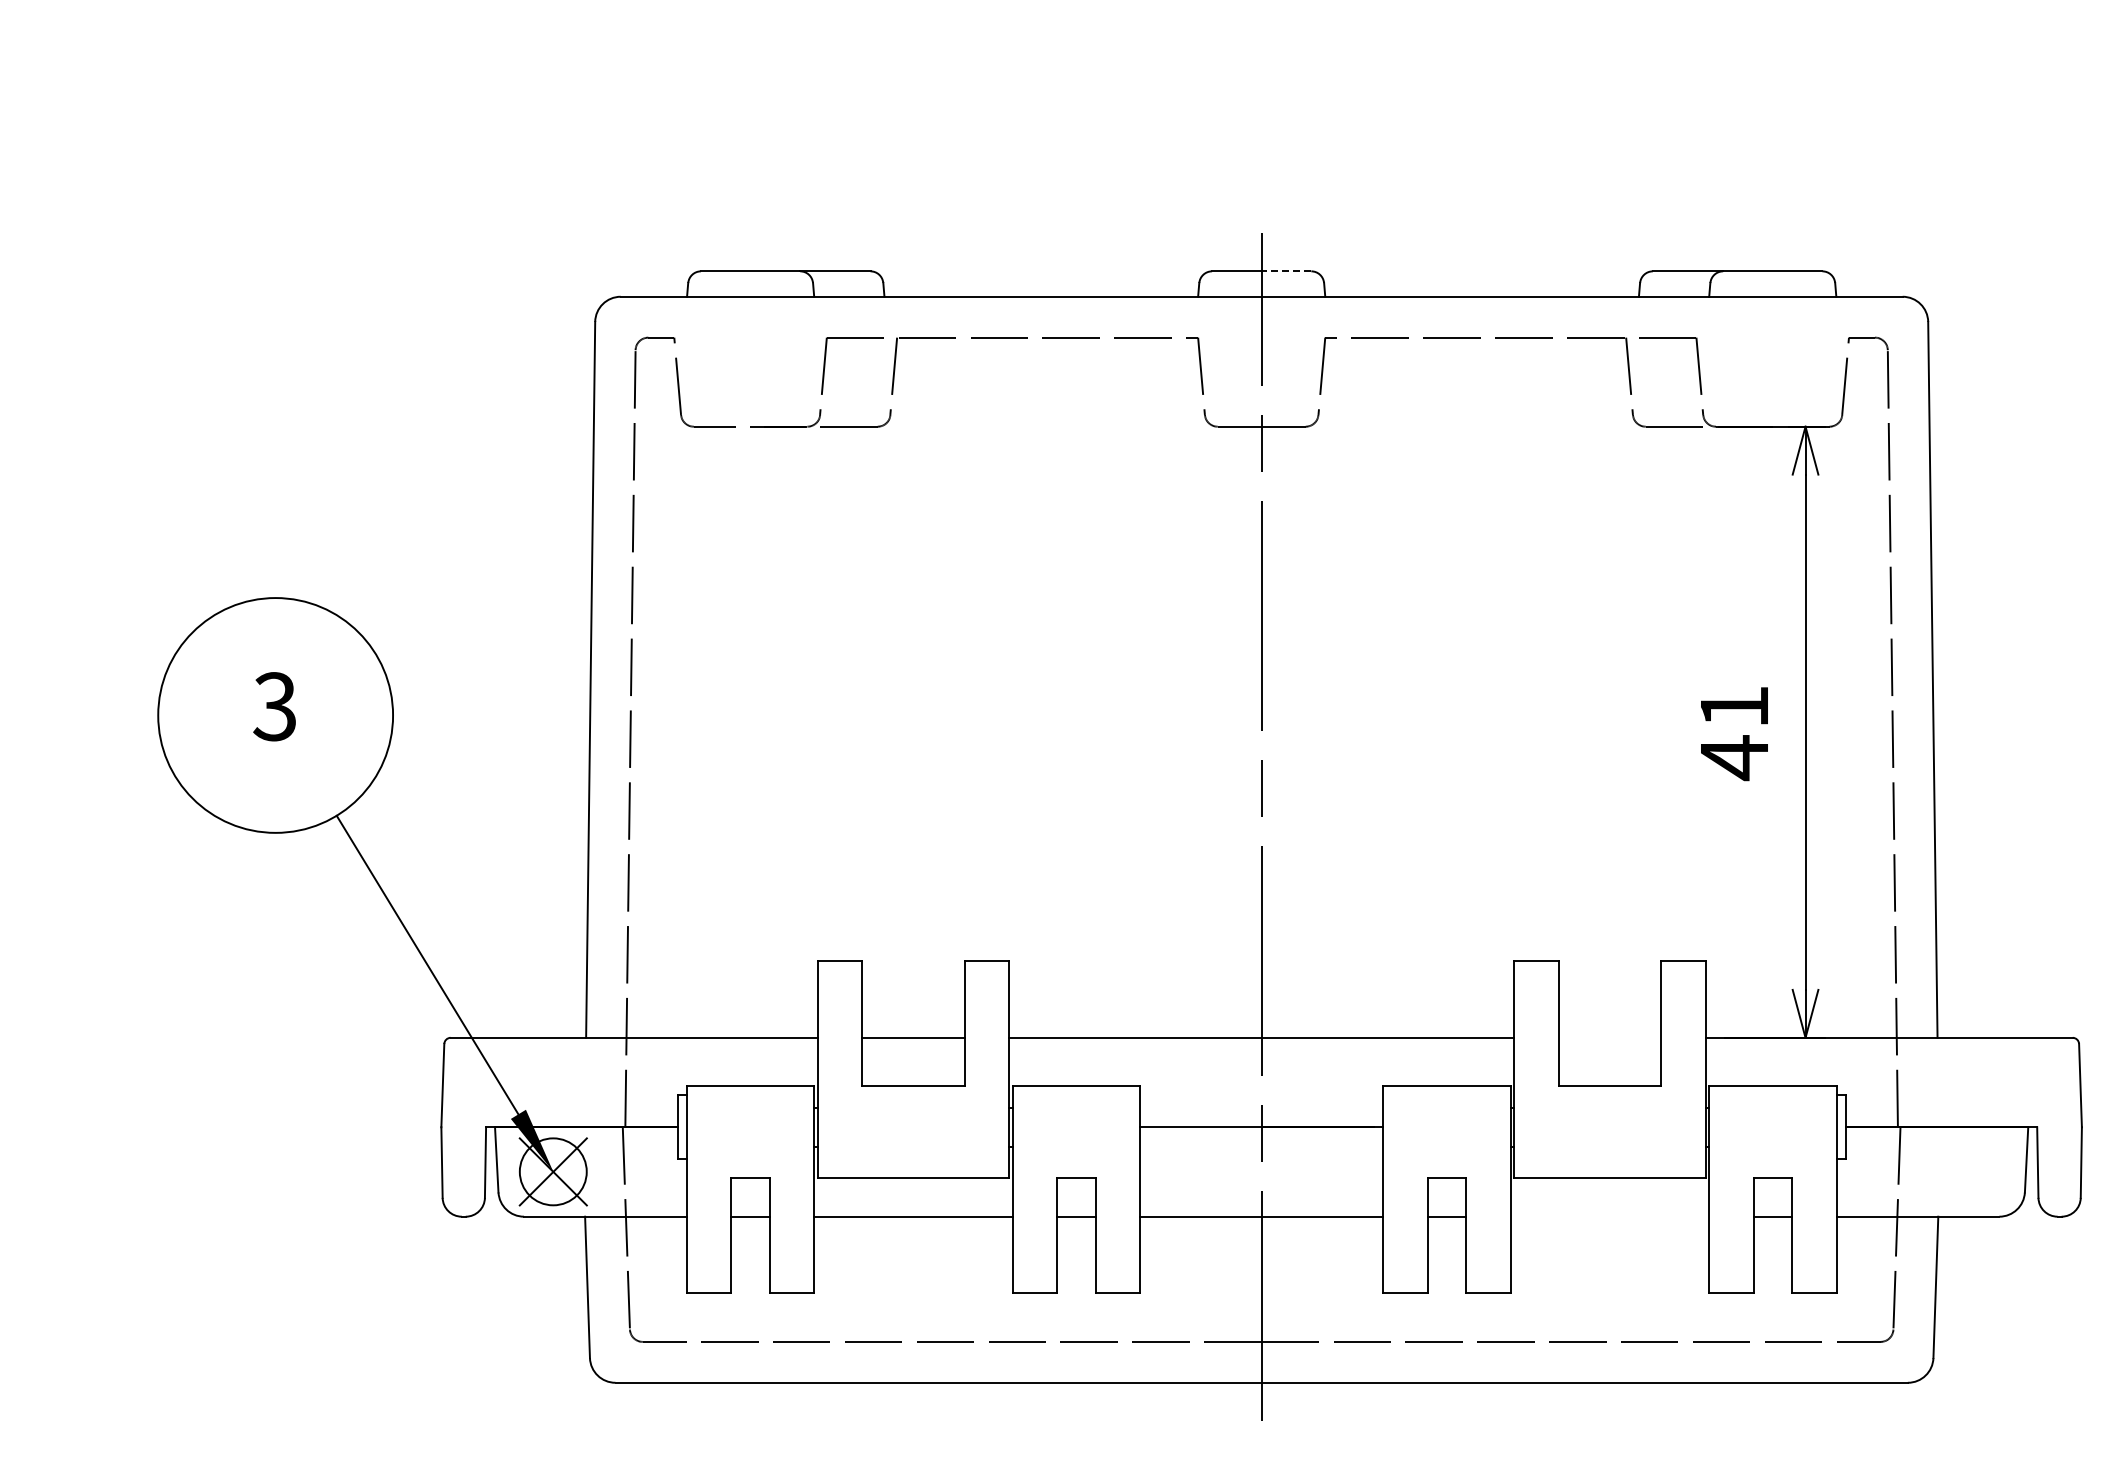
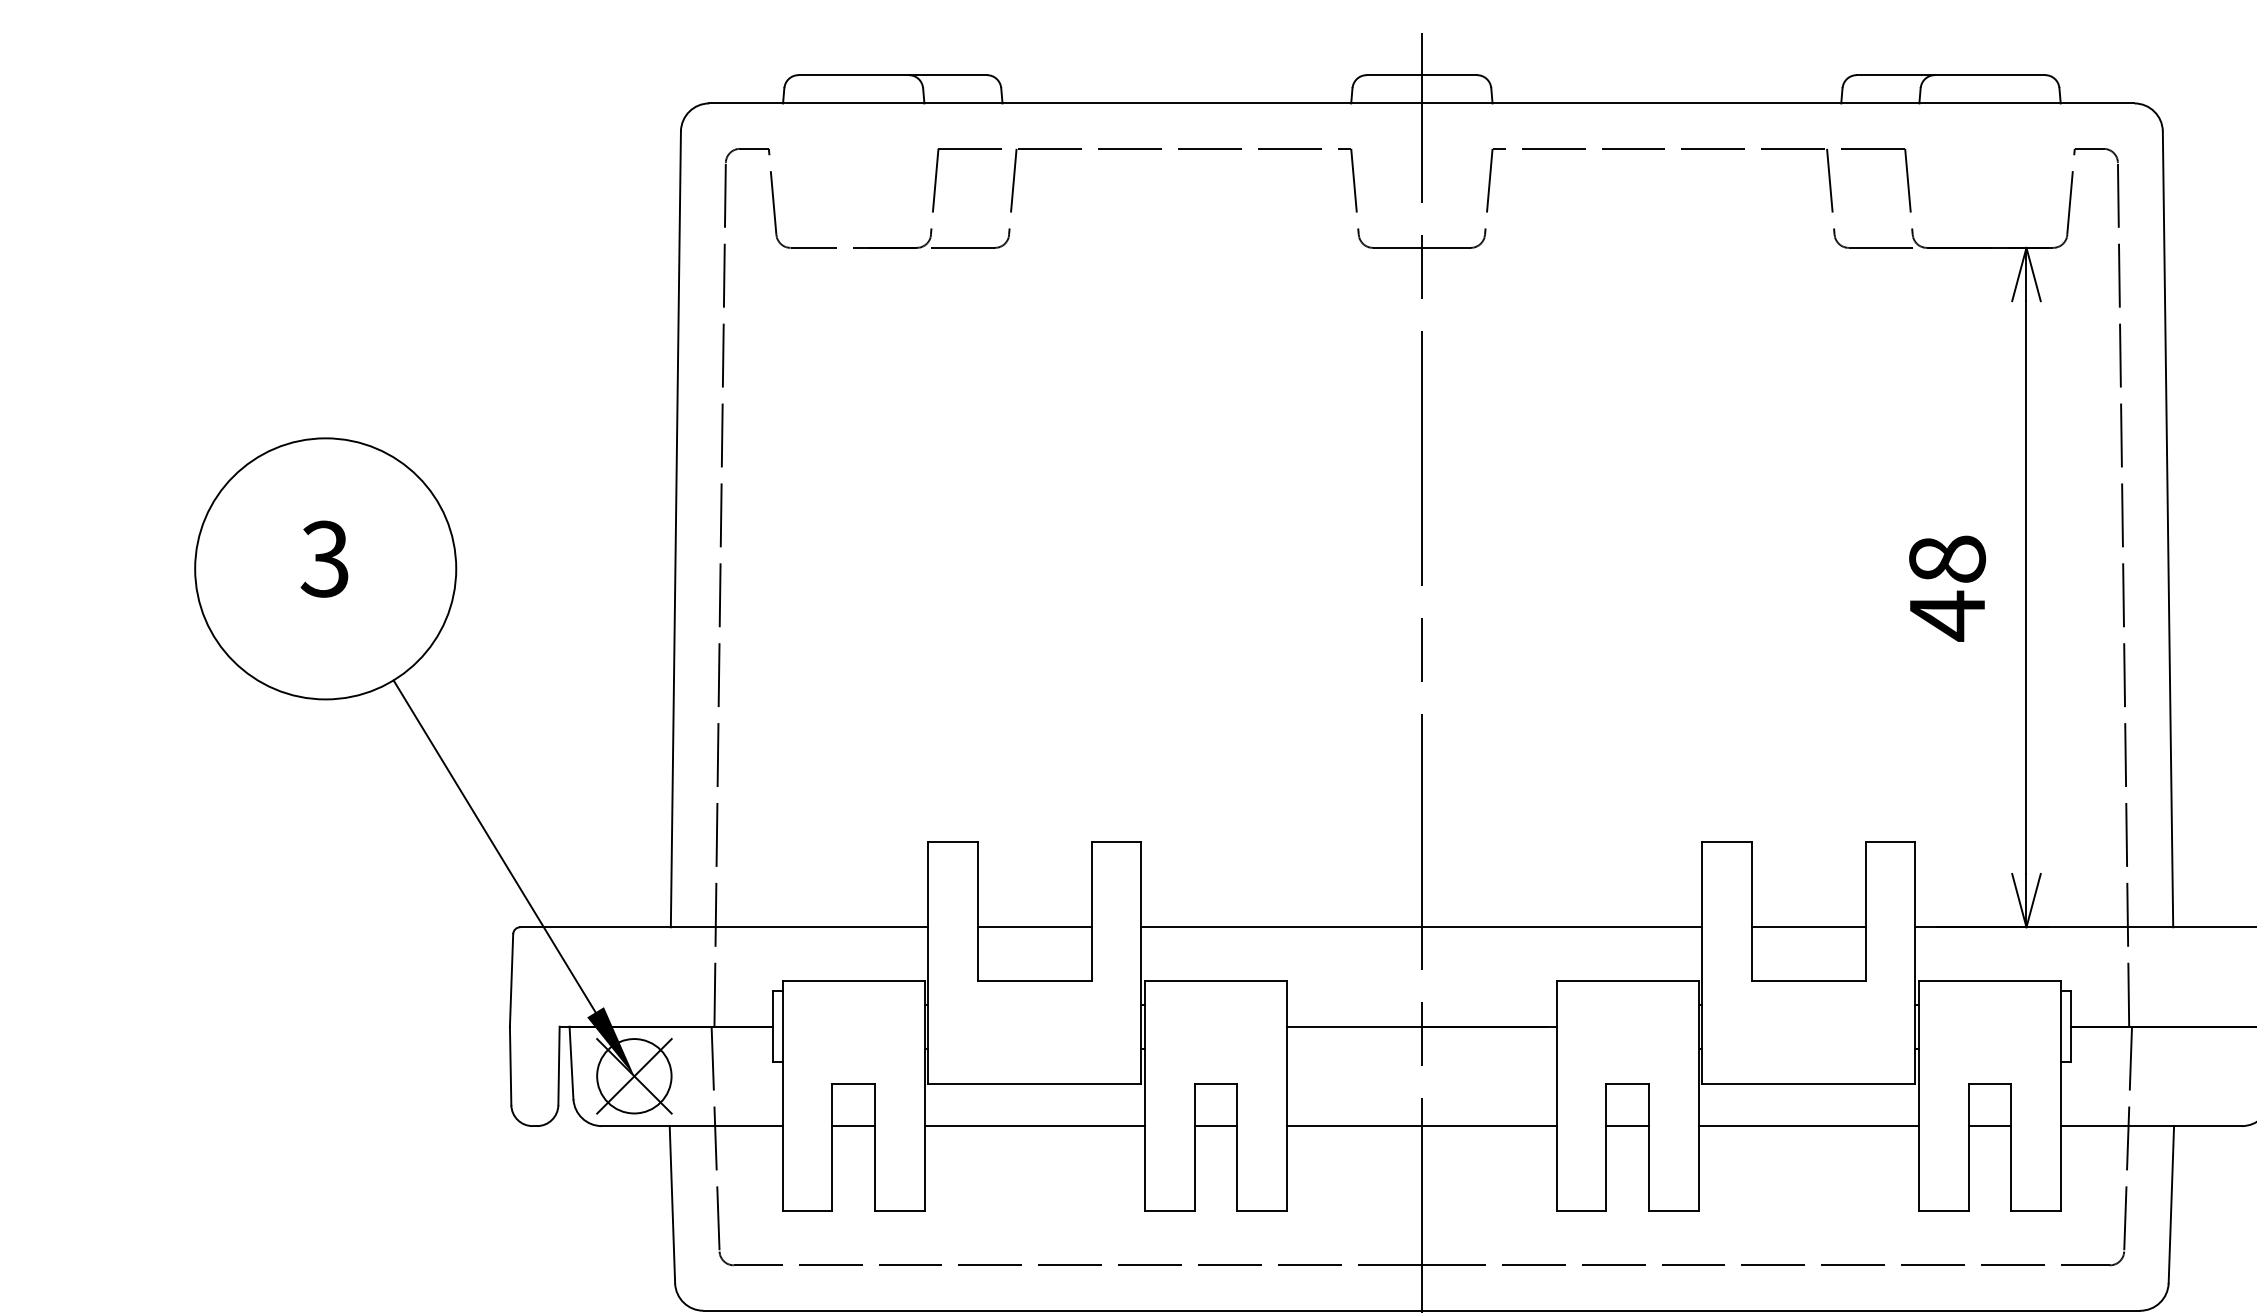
line: (1286, 271) -> (1449, 75), dashed -> solid
text: (1734, 706) -> (1947, 558), 41 -> 48
line: (1609, 1037) -> (1808, 926), added
line: (1609, 1216) -> (1808, 1125), added

